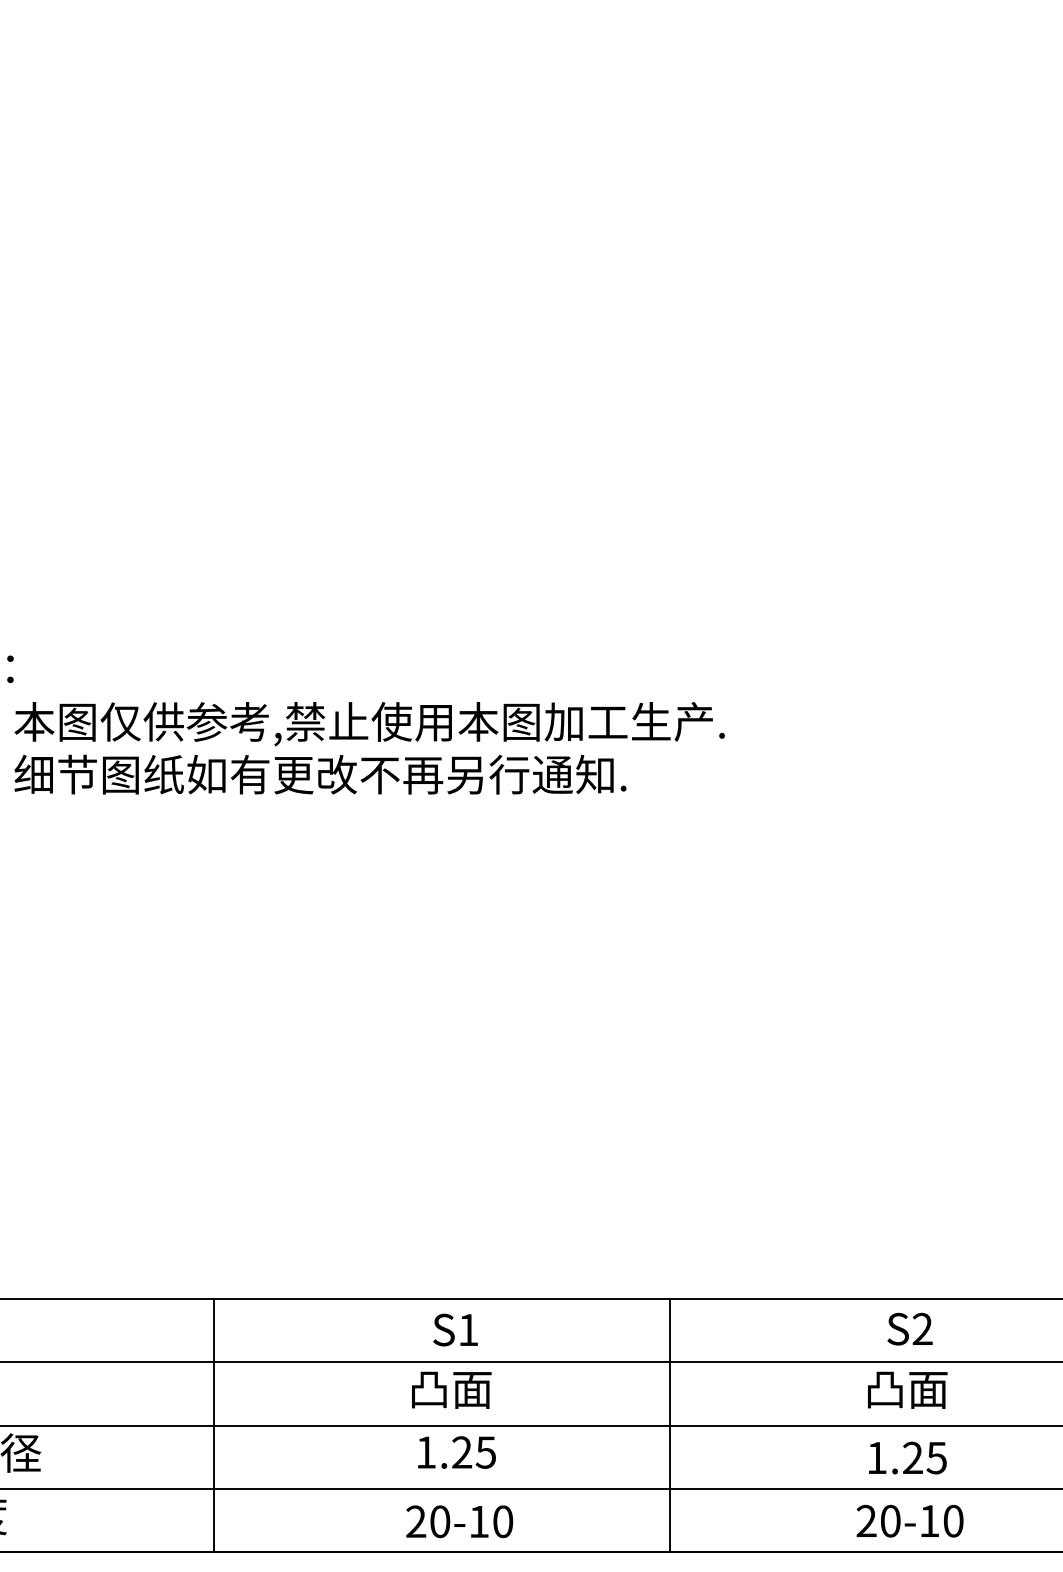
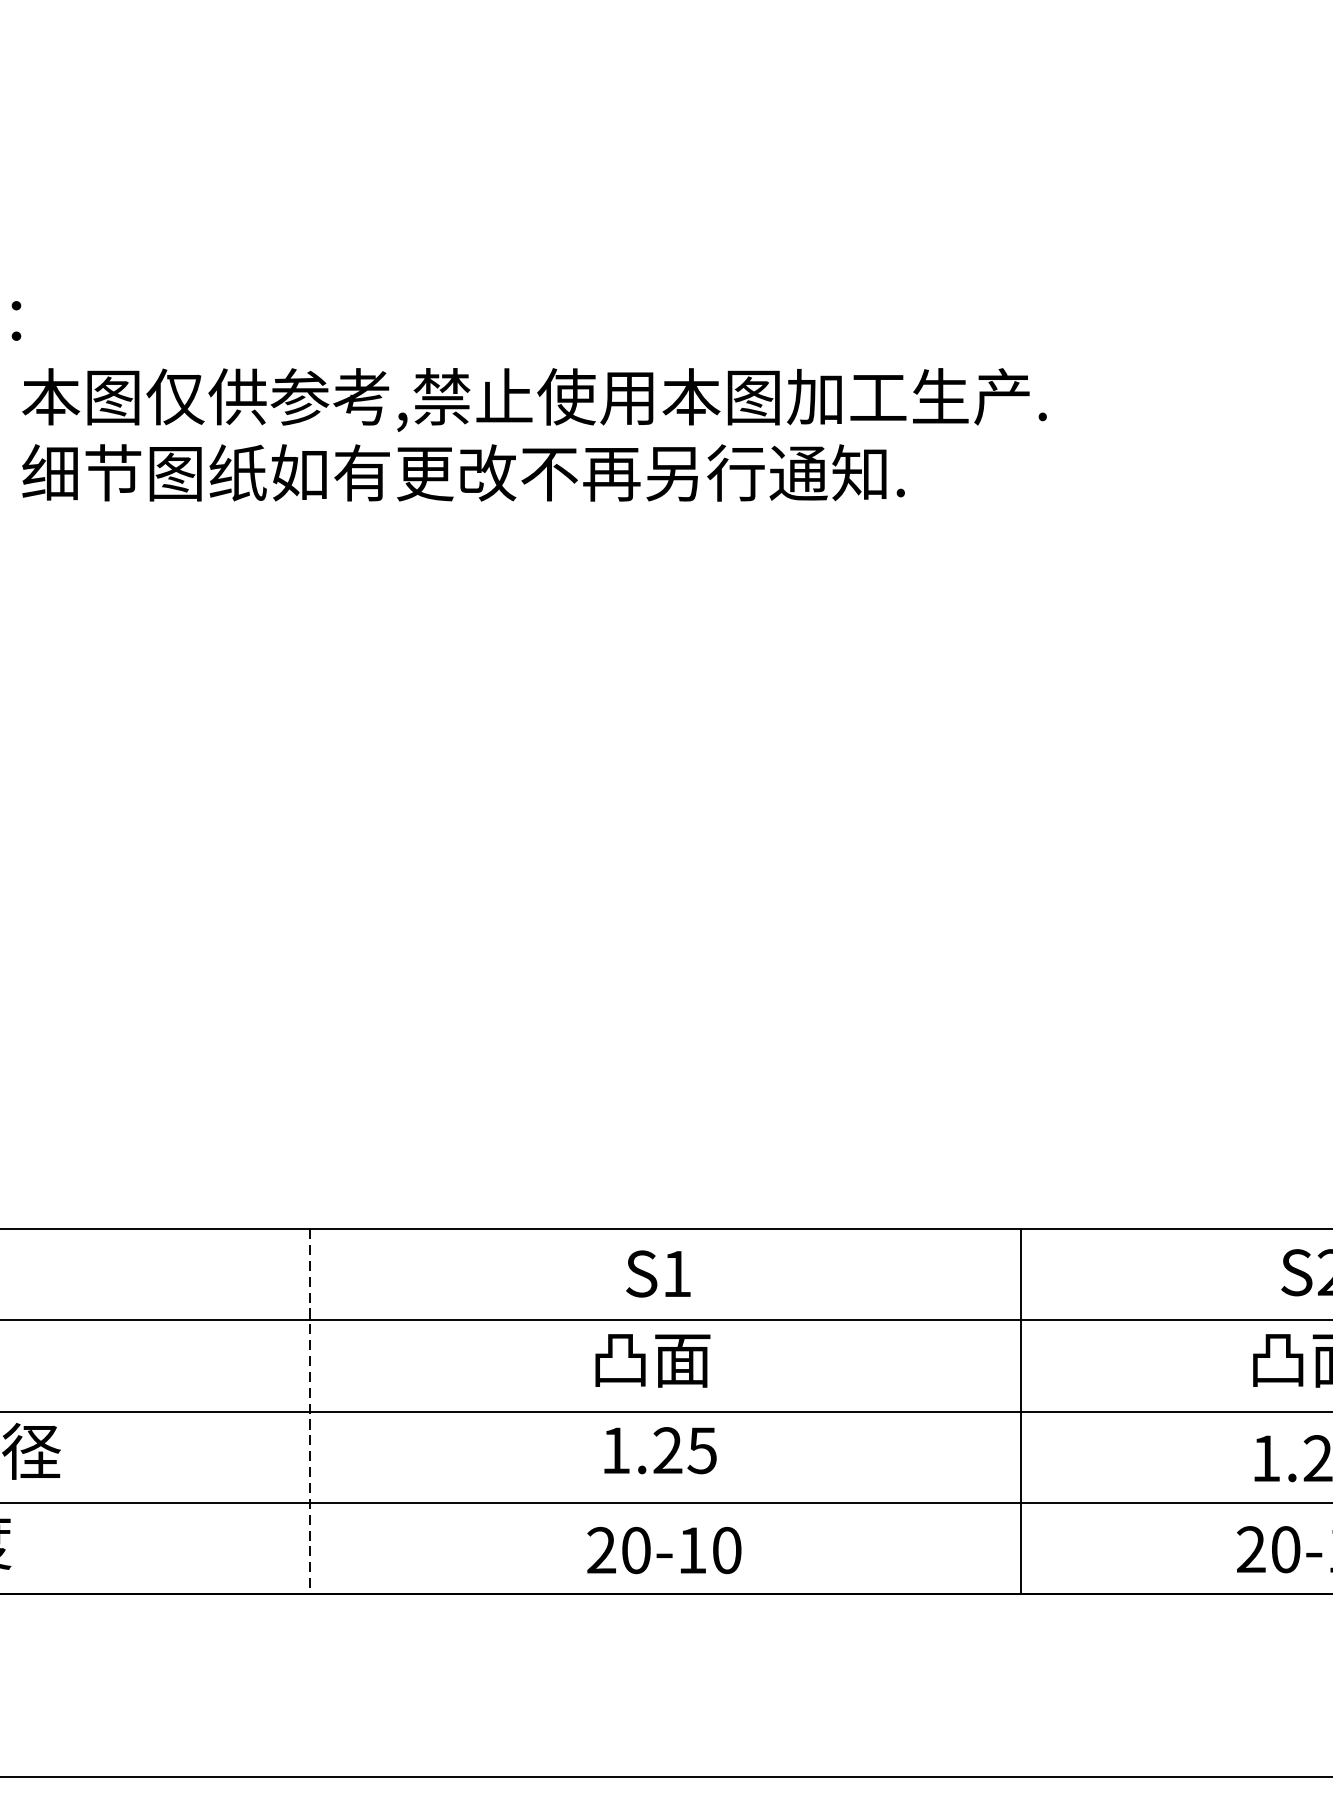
line: (214, 1425) -> (310, 1411), solid -> dashed
line: (670, 1425) -> (1021, 1411), moved

